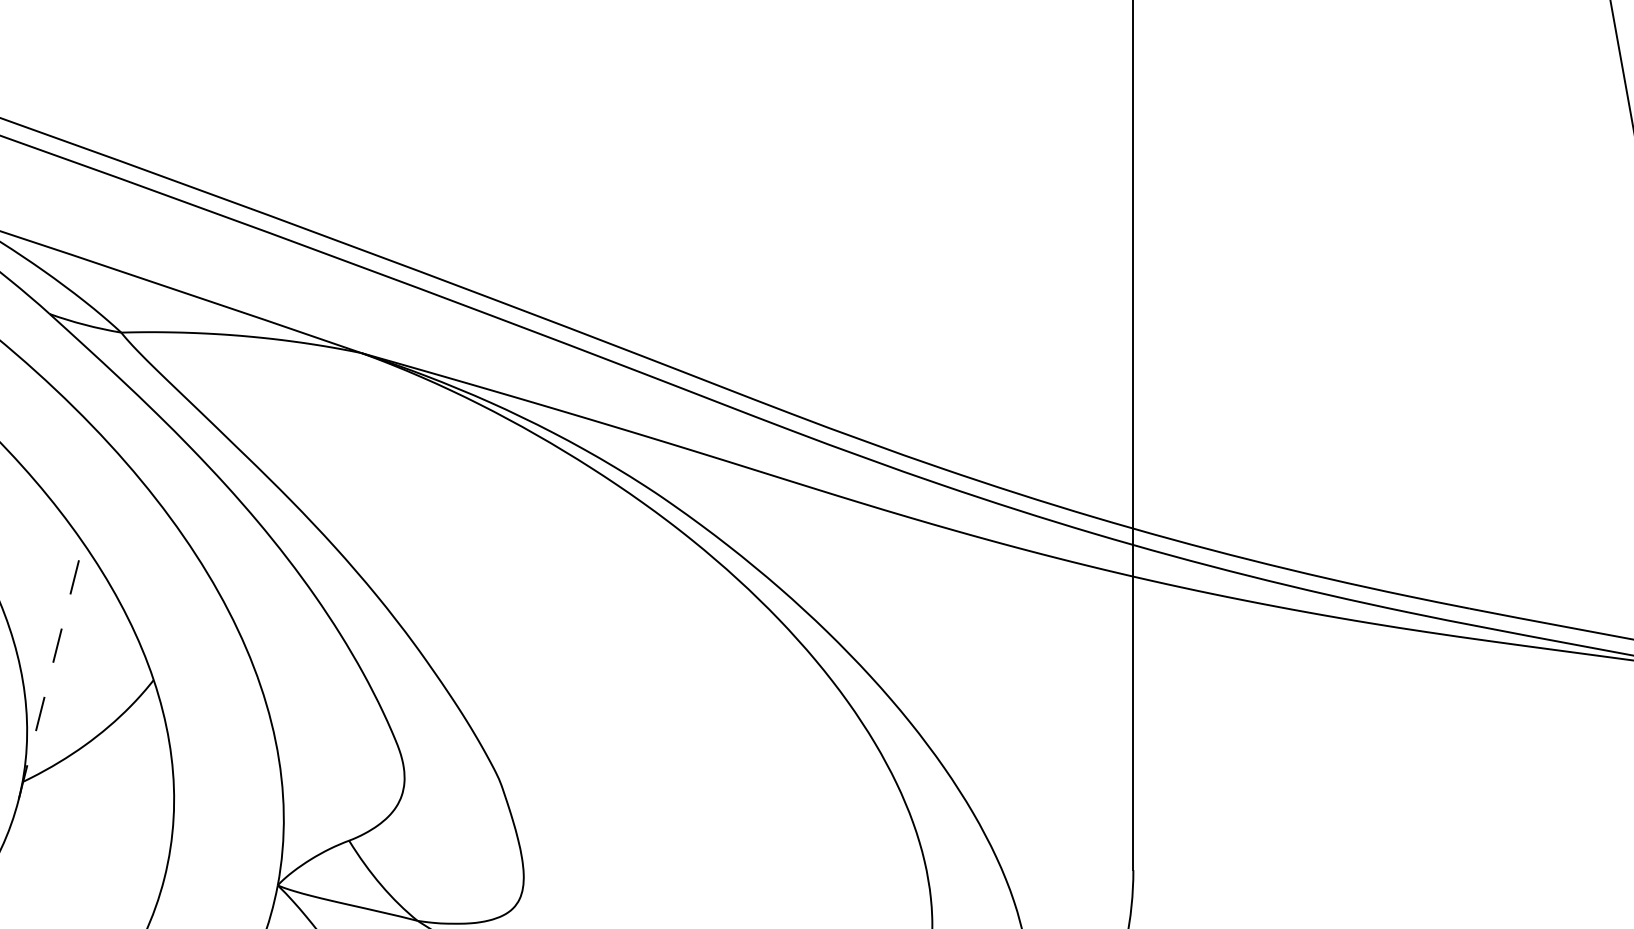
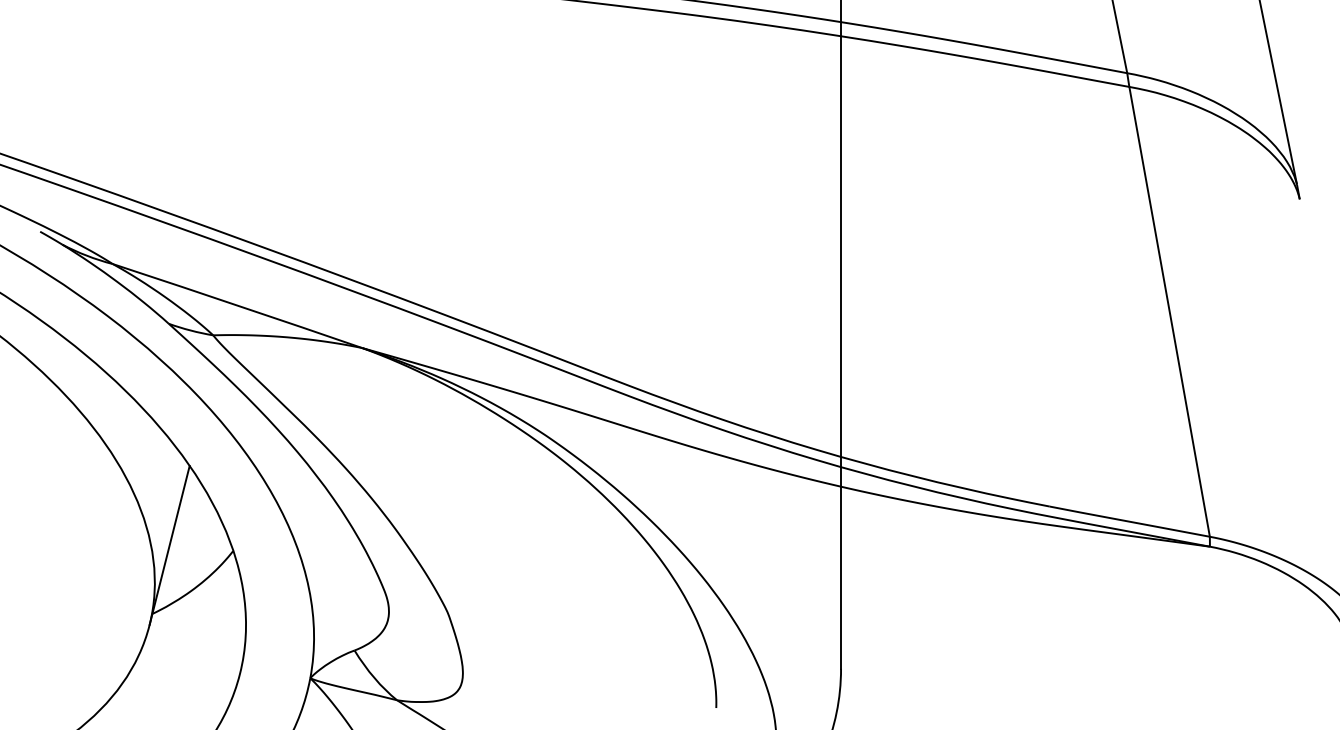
line: (50, 671) -> (169, 545), dashed -> solid

